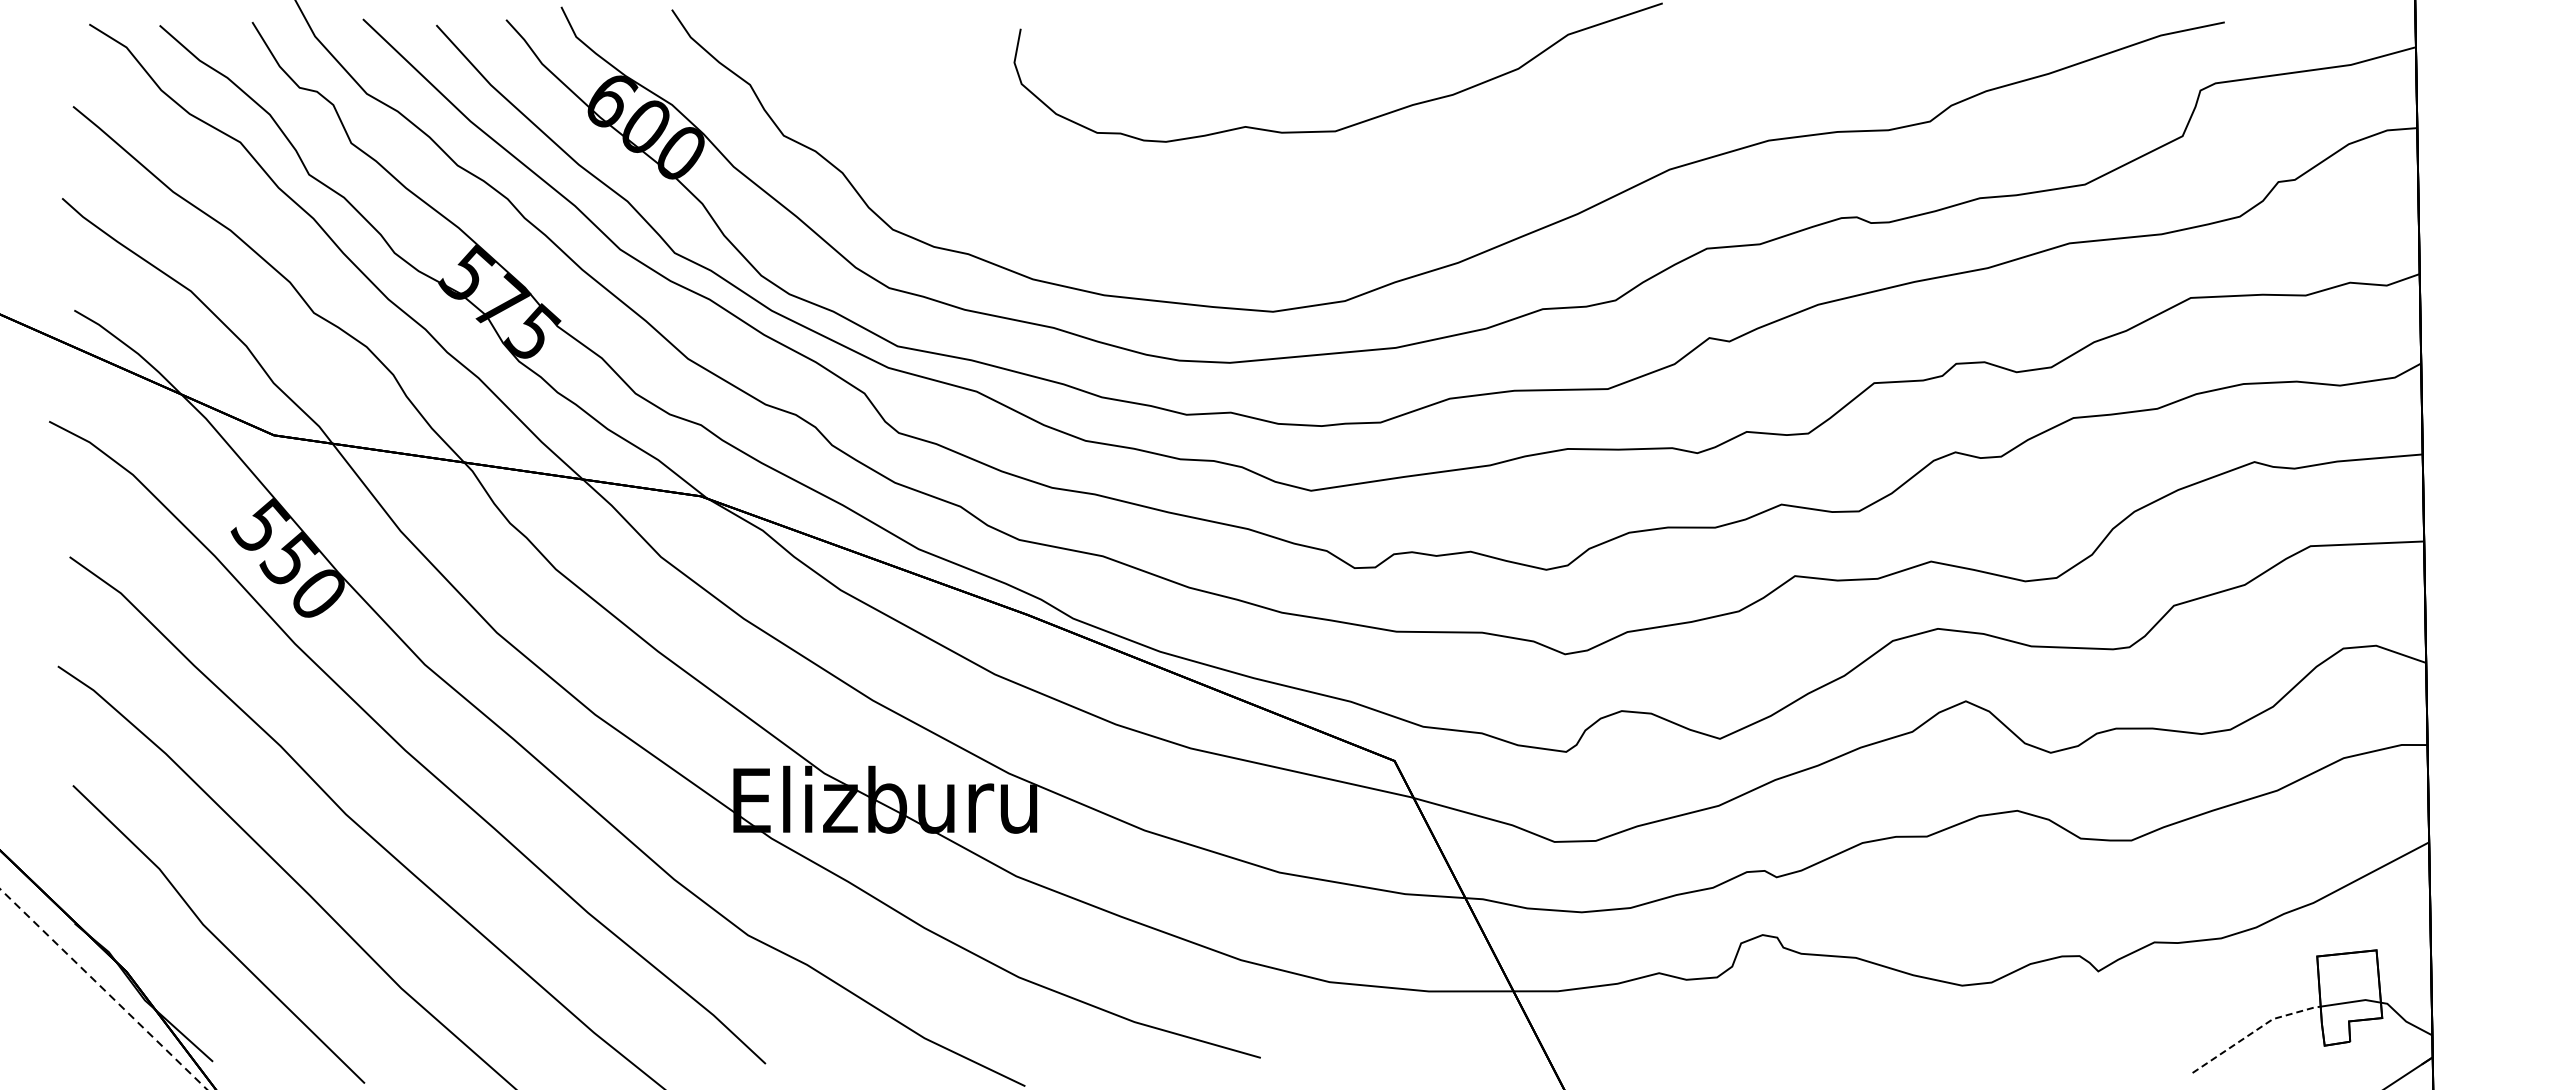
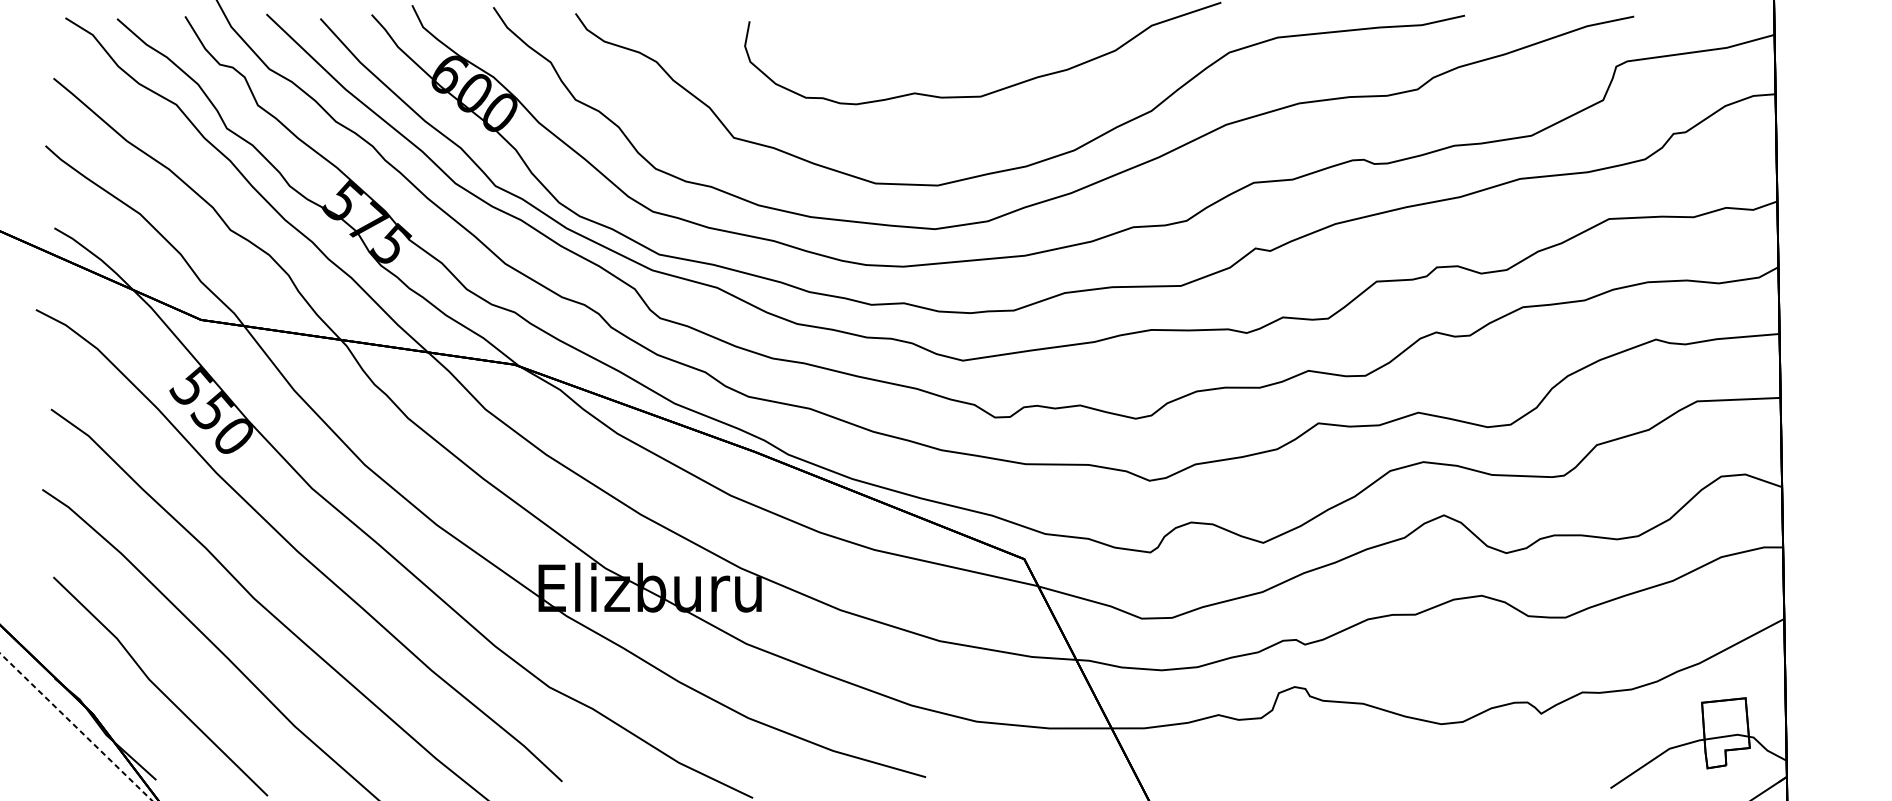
curve: (1417, 218) -> (1041, 160), added
line: (2254, 1031) -> (1655, 757), dashed -> solid

